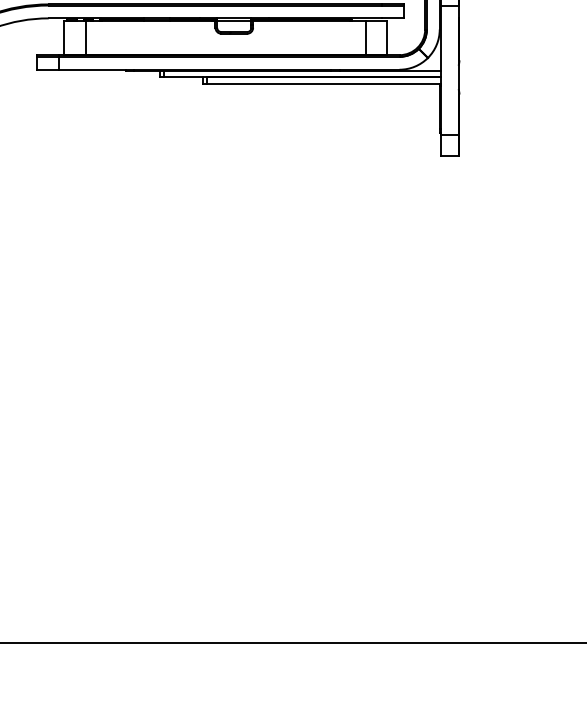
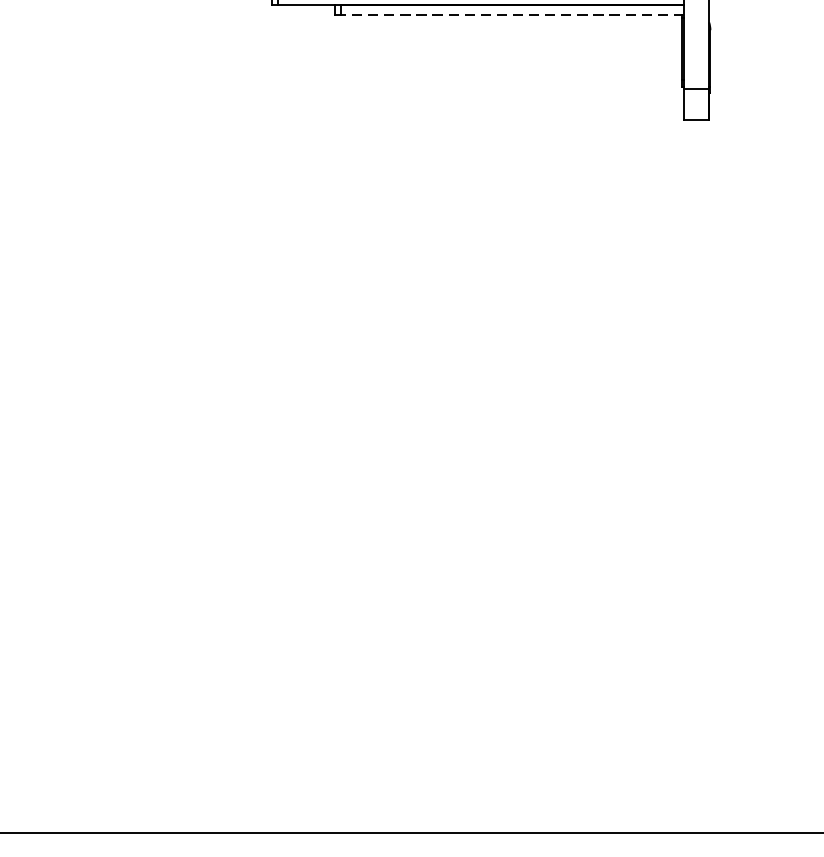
line: (323, 84) -> (511, 15), solid -> dashed

